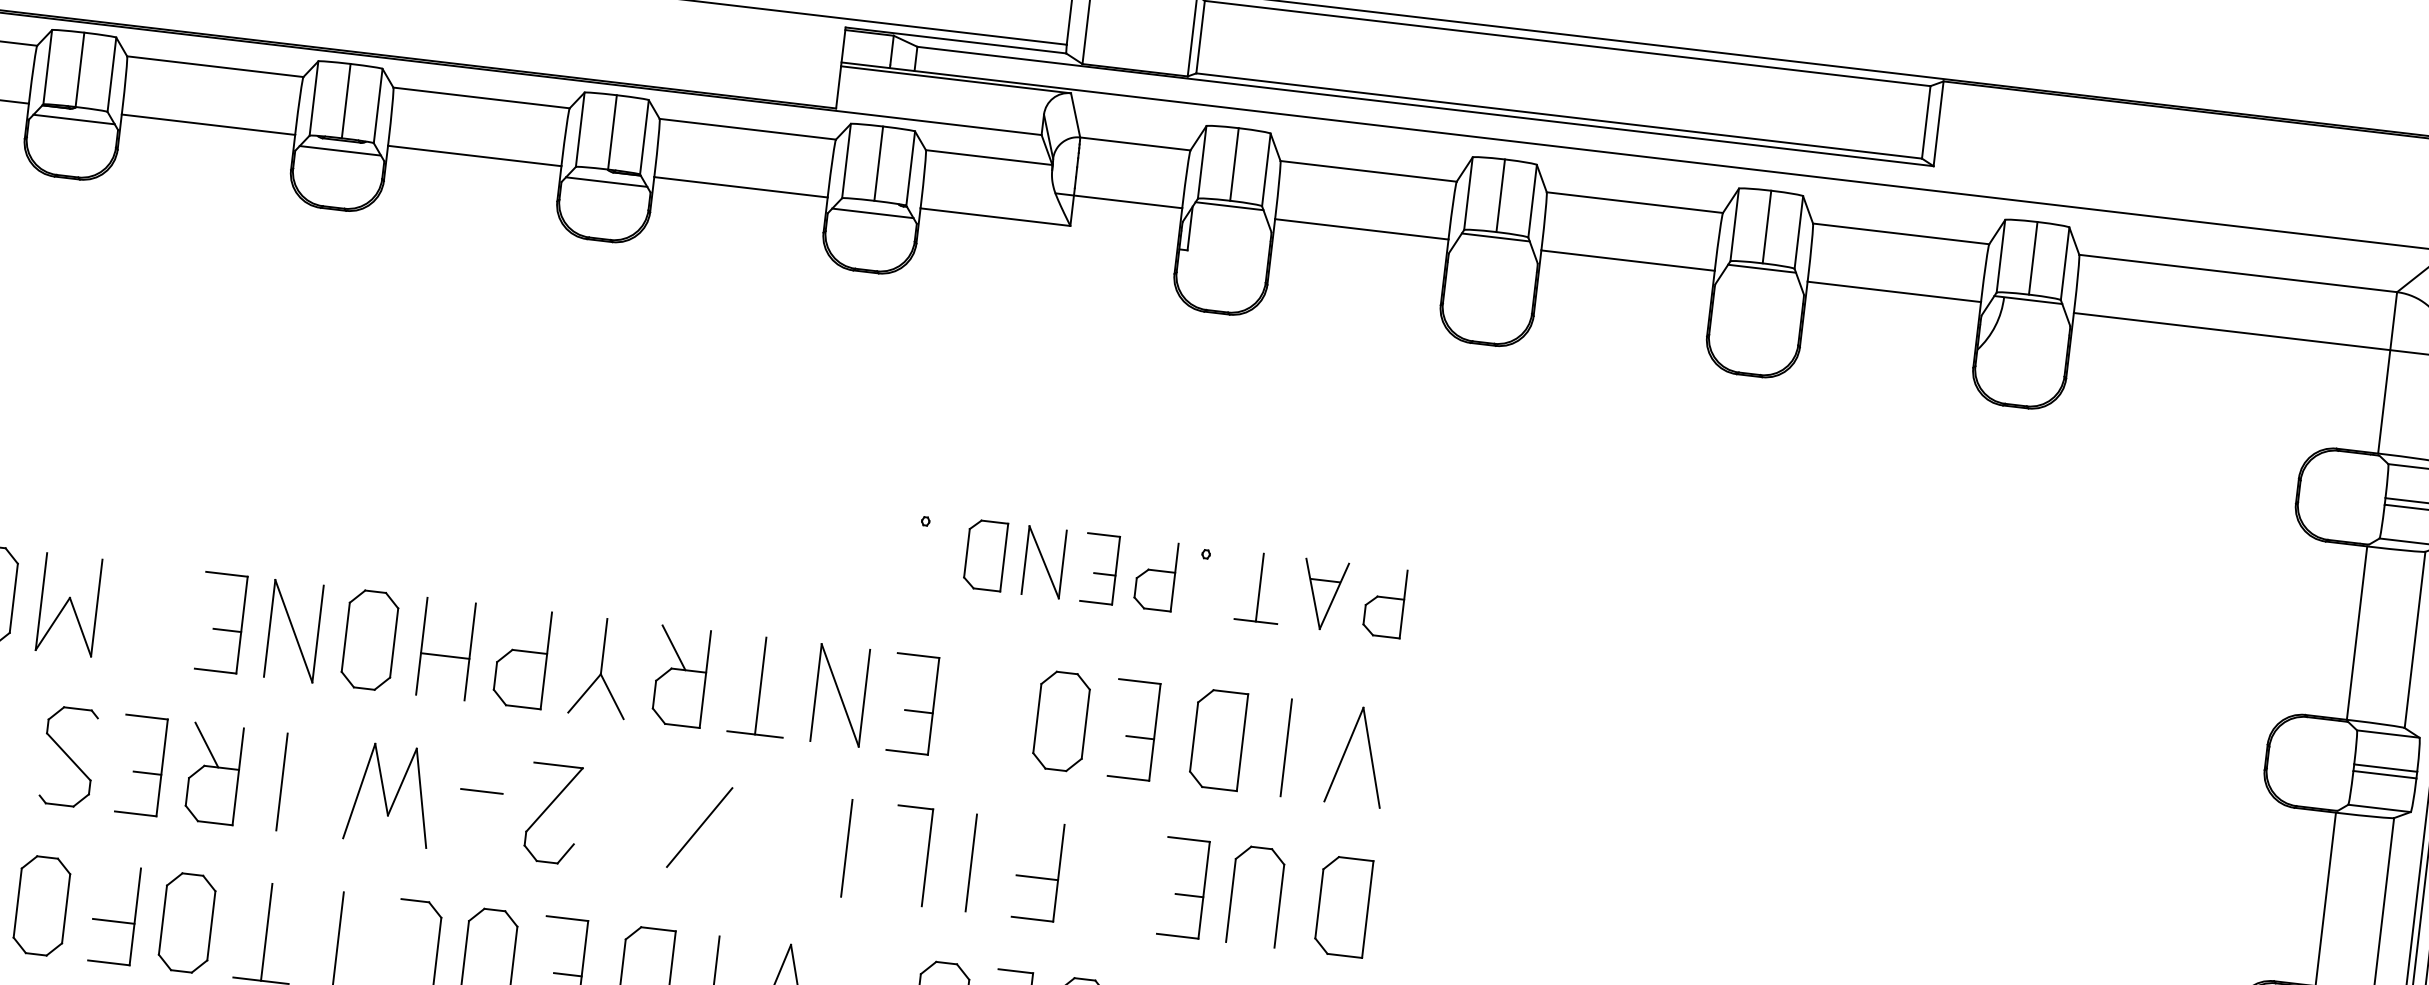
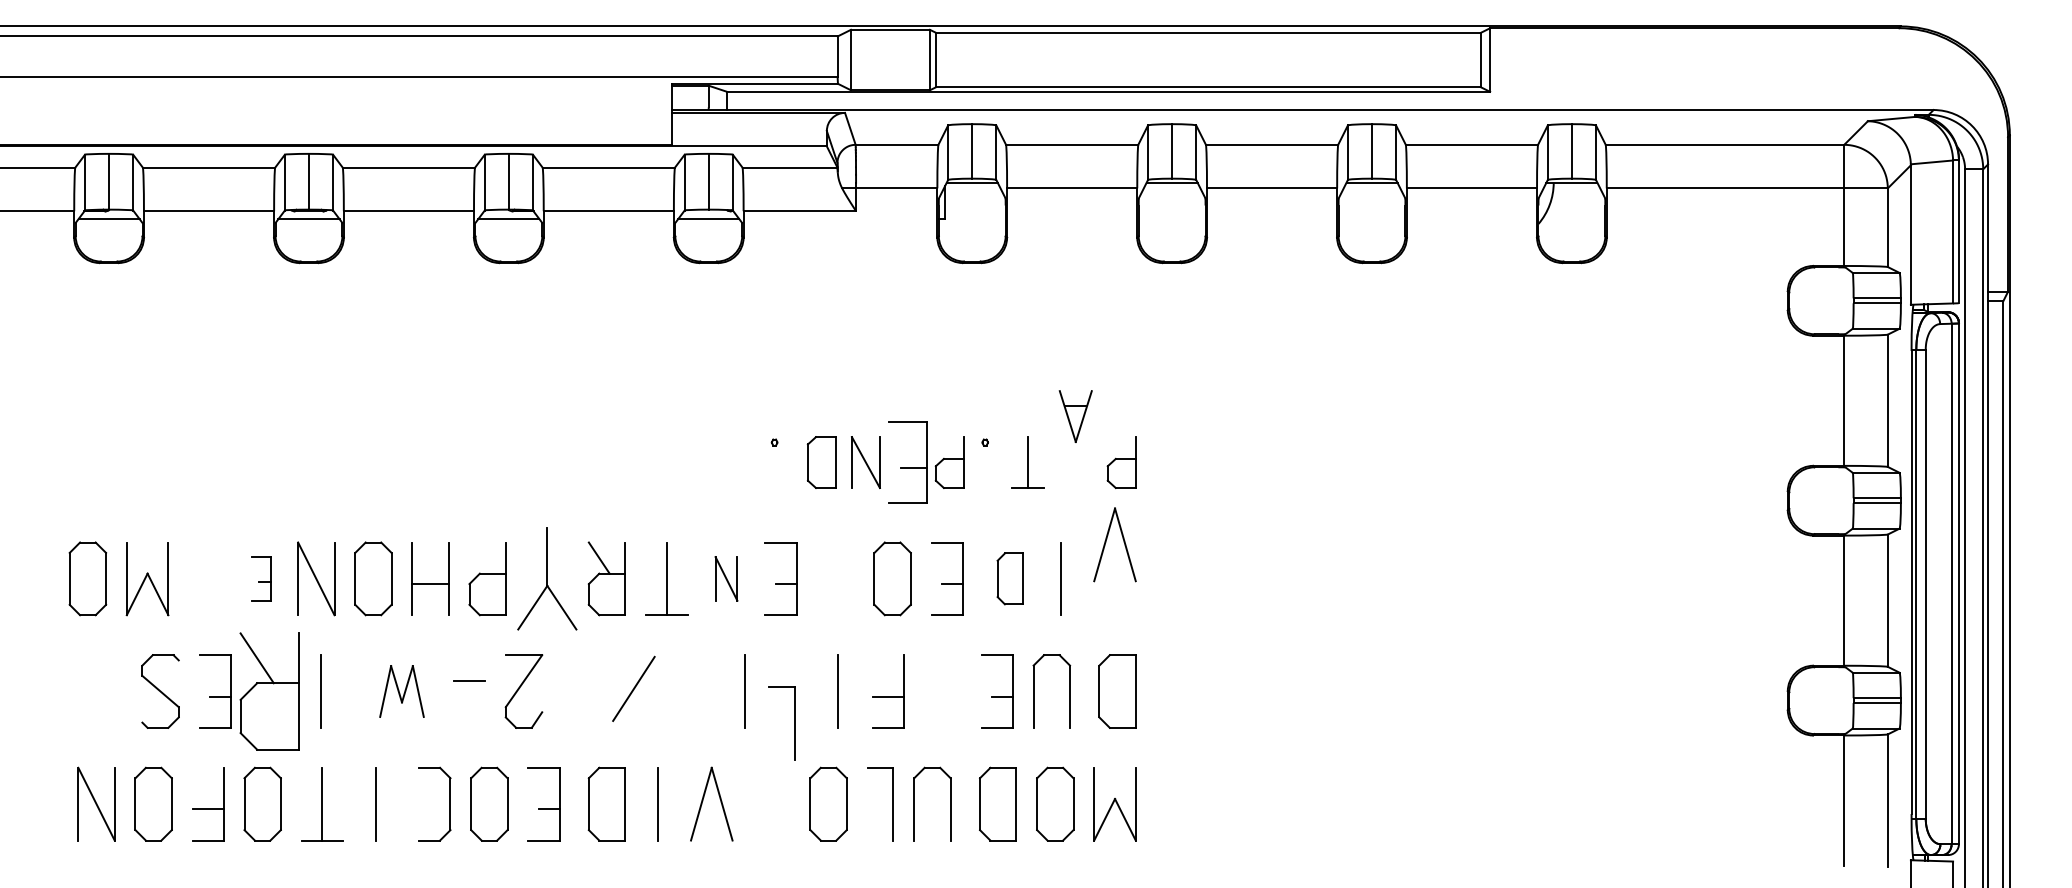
part: (1099, 568) -> (907, 462), size x1.6
part: (1323, 595) -> (1075, 416), moved
part: (220, 622) -> (261, 578), size x0.6
part: (601, 668) -> (547, 579), size x1.4
part: (840, 694) -> (726, 578), size x0.6
part: (1218, 739) -> (1010, 578), size x0.7
part: (1346, 751) -> (1106, 542), moved
part: (213, 773) -> (269, 691), size x1.6
part: (389, 794) -> (401, 691), size x0.7
part: (926, 857) -> (794, 723), moved

